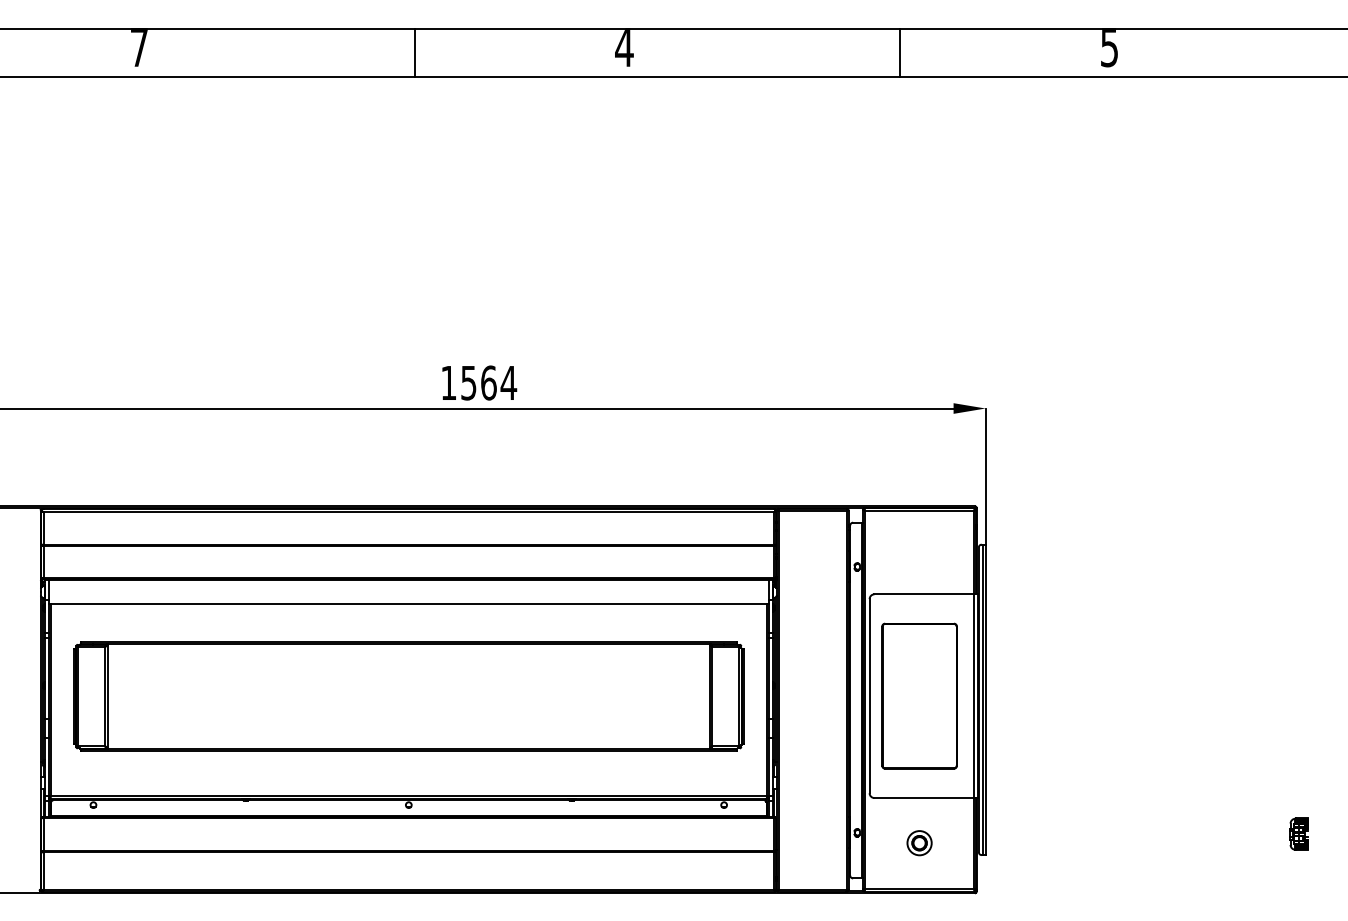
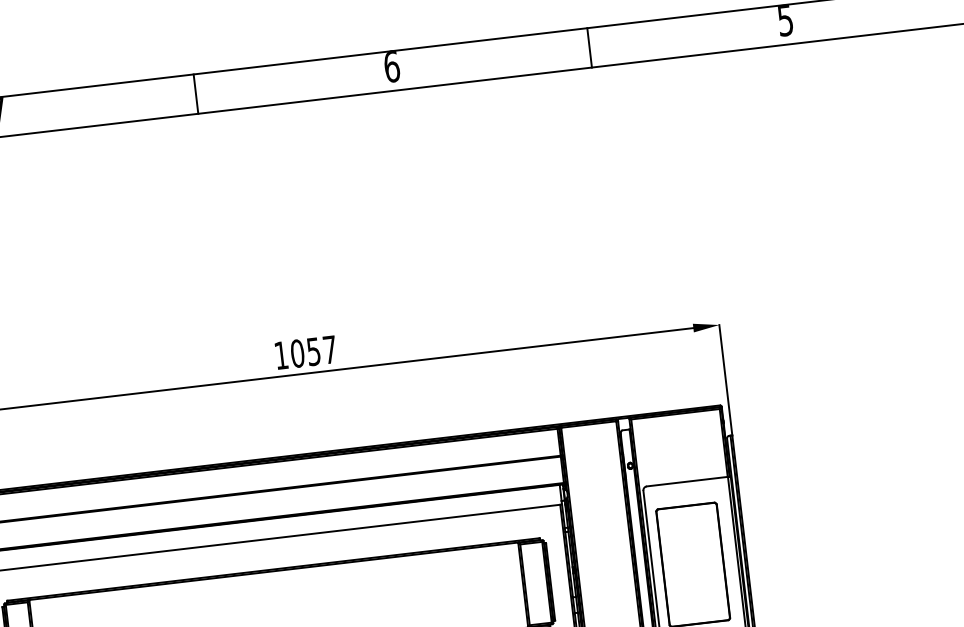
text: (624, 47) -> (391, 66), 4 -> 6
line: (415, 52) -> (196, 93), moved
line: (899, 52) -> (589, 47), moved
text: (489, 382) -> (314, 351), 1564 -> 1057

